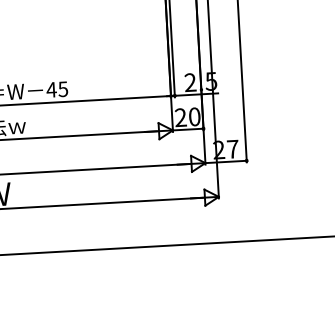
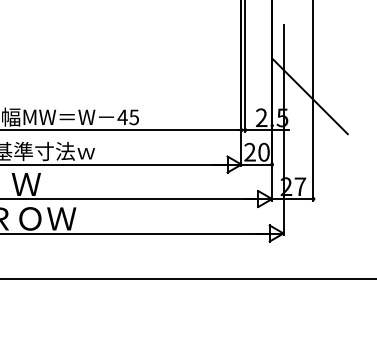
line: (237, 58) -> (309, 96), added

